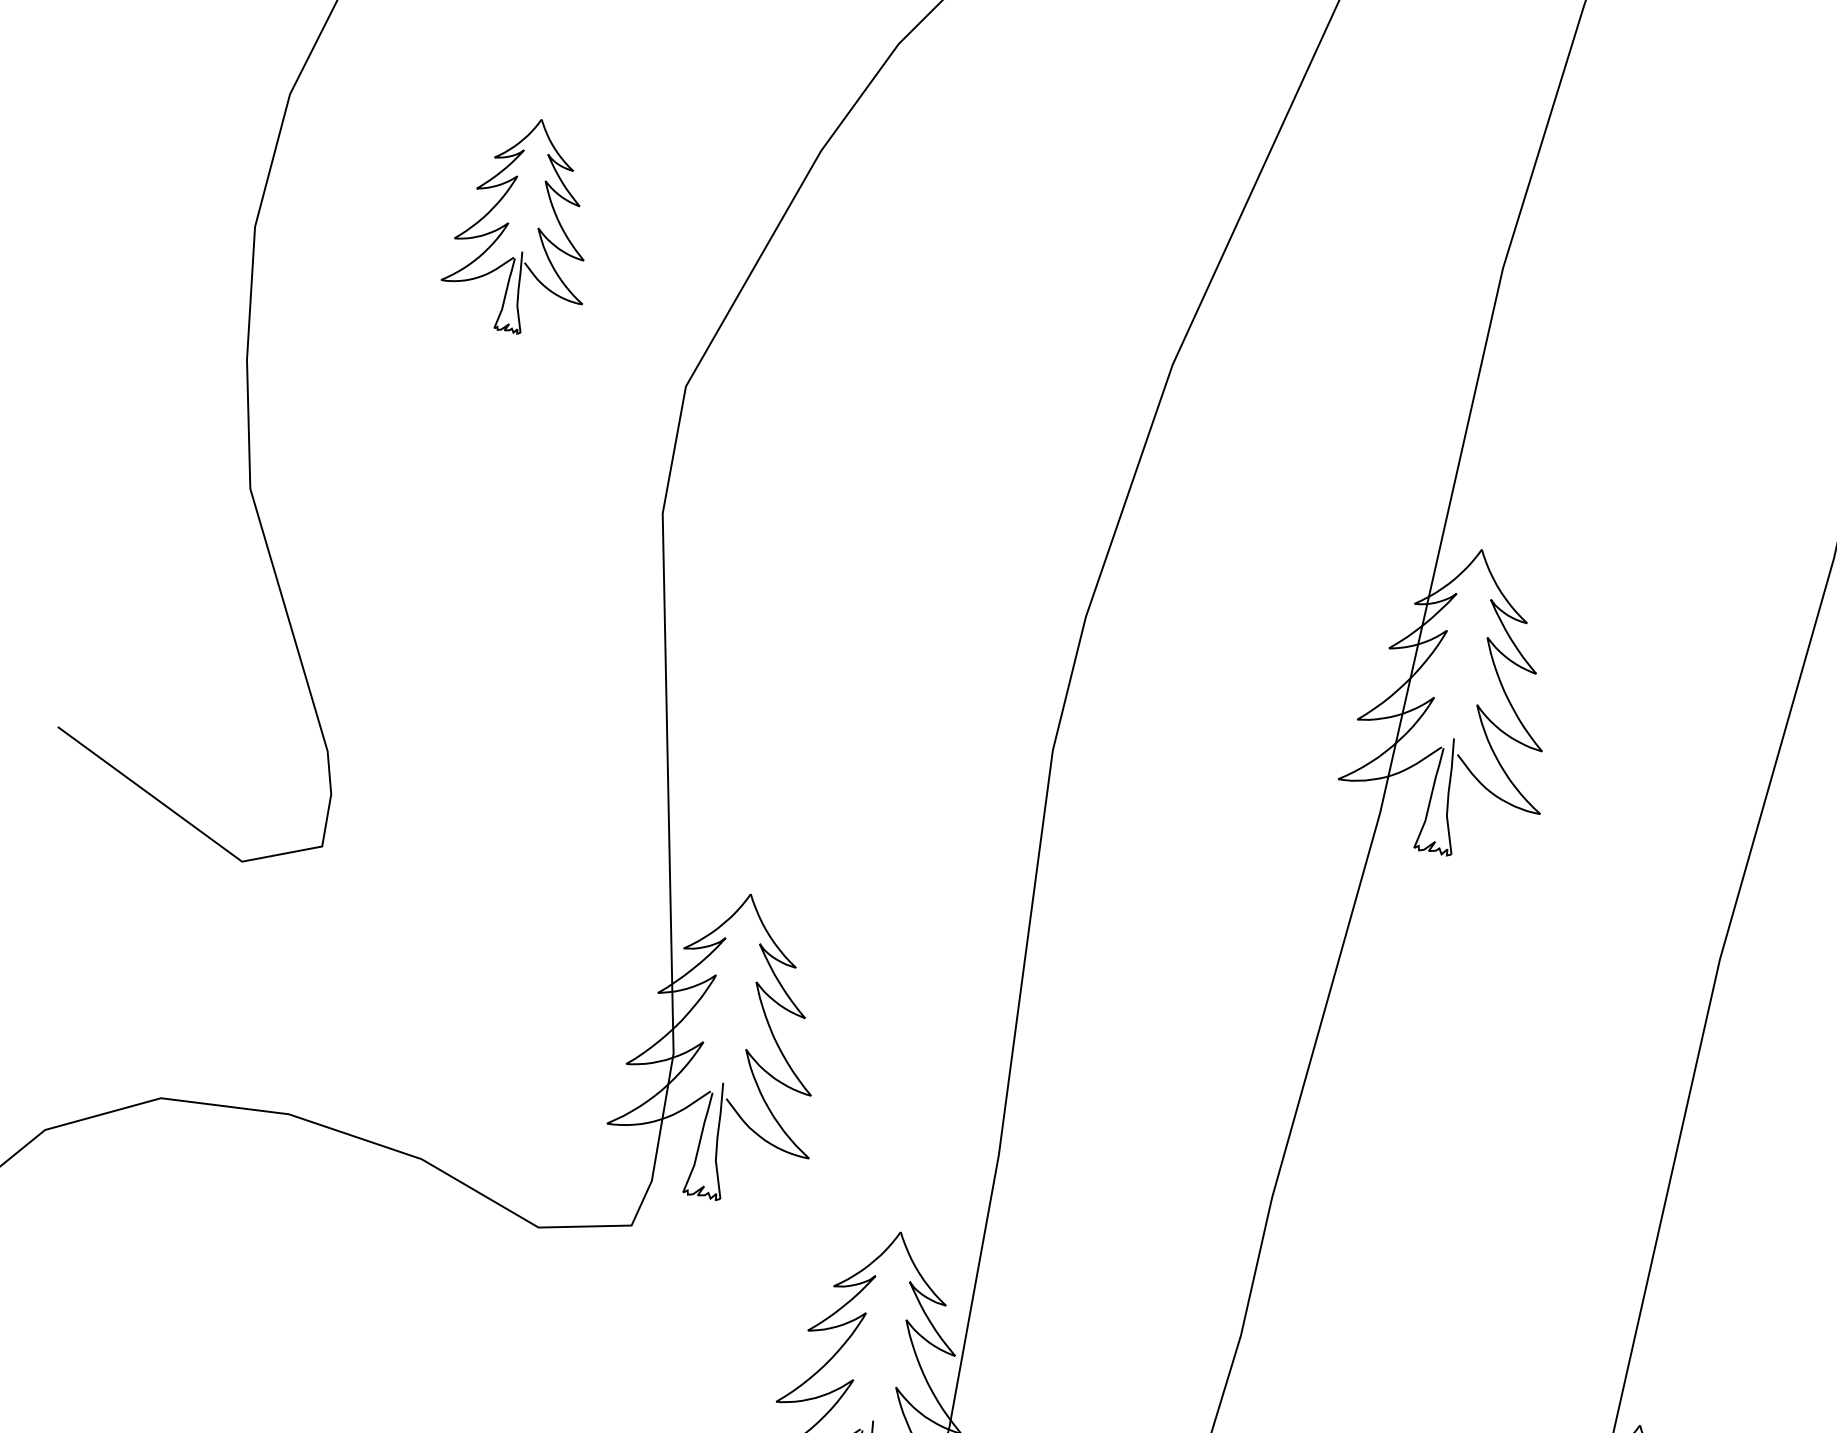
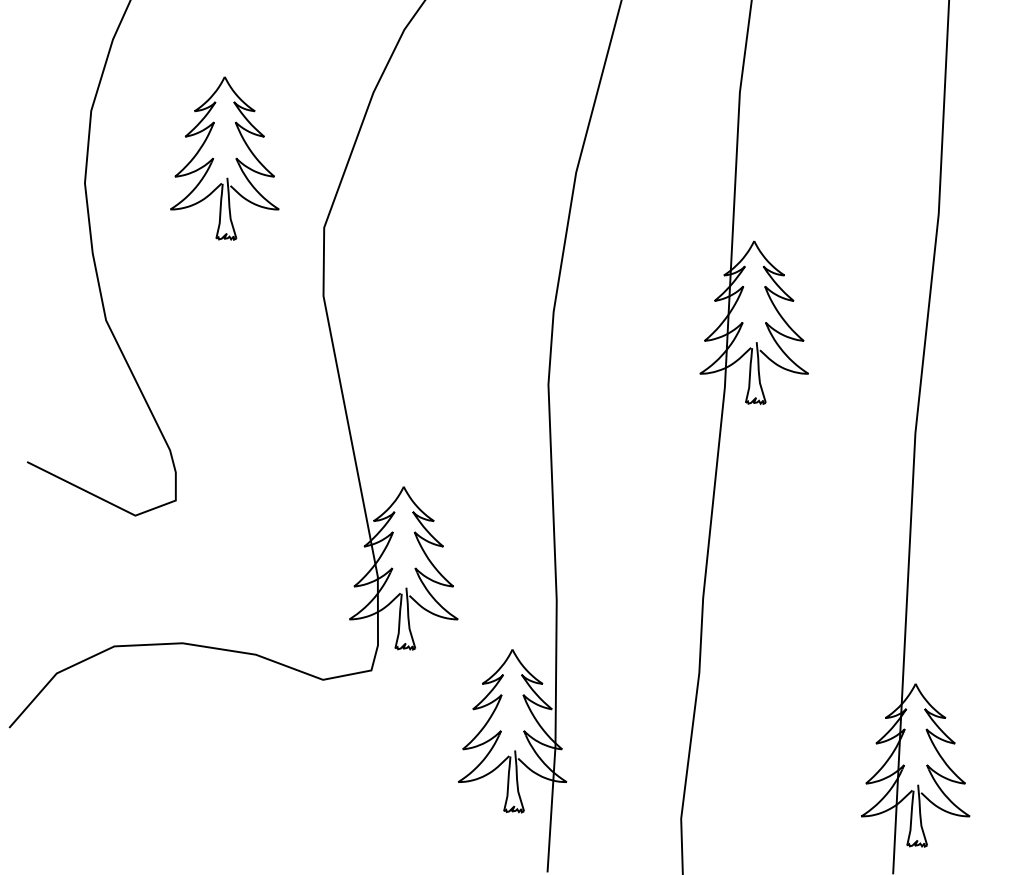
part: (522, 225) -> (224, 158), size x1.43

